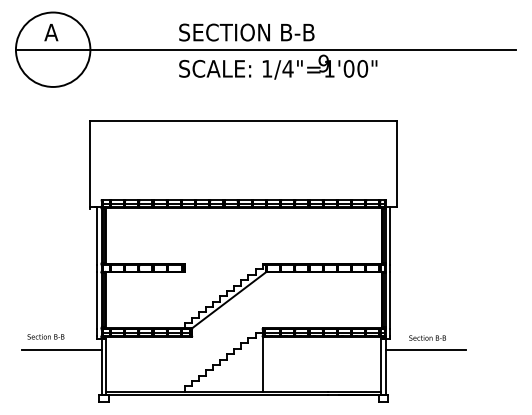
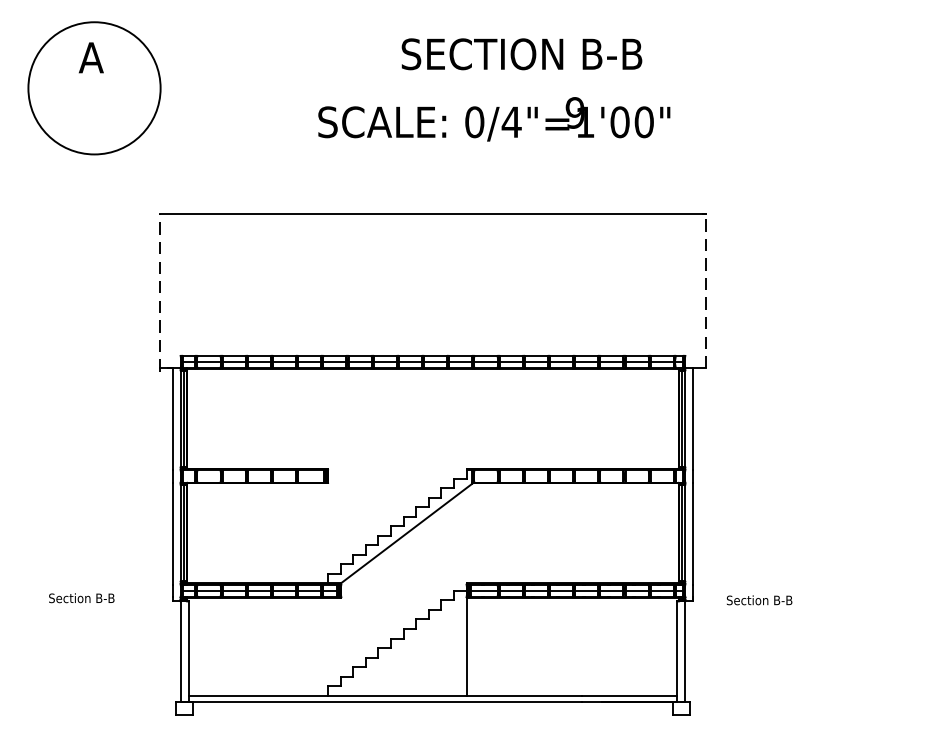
text: (246, 32) -> (521, 54), moved
line: (265, 49) -> (471, 87), removed
text: (267, 68) -> (475, 121), 1/4"=1'00" -> 0/4"=1'00"
line: (397, 163) -> (706, 290), solid -> dashed
line: (90, 164) -> (160, 292), solid -> dashed
line: (61, 349) -> (109, 620), removed
line: (425, 349) -> (755, 620), removed

